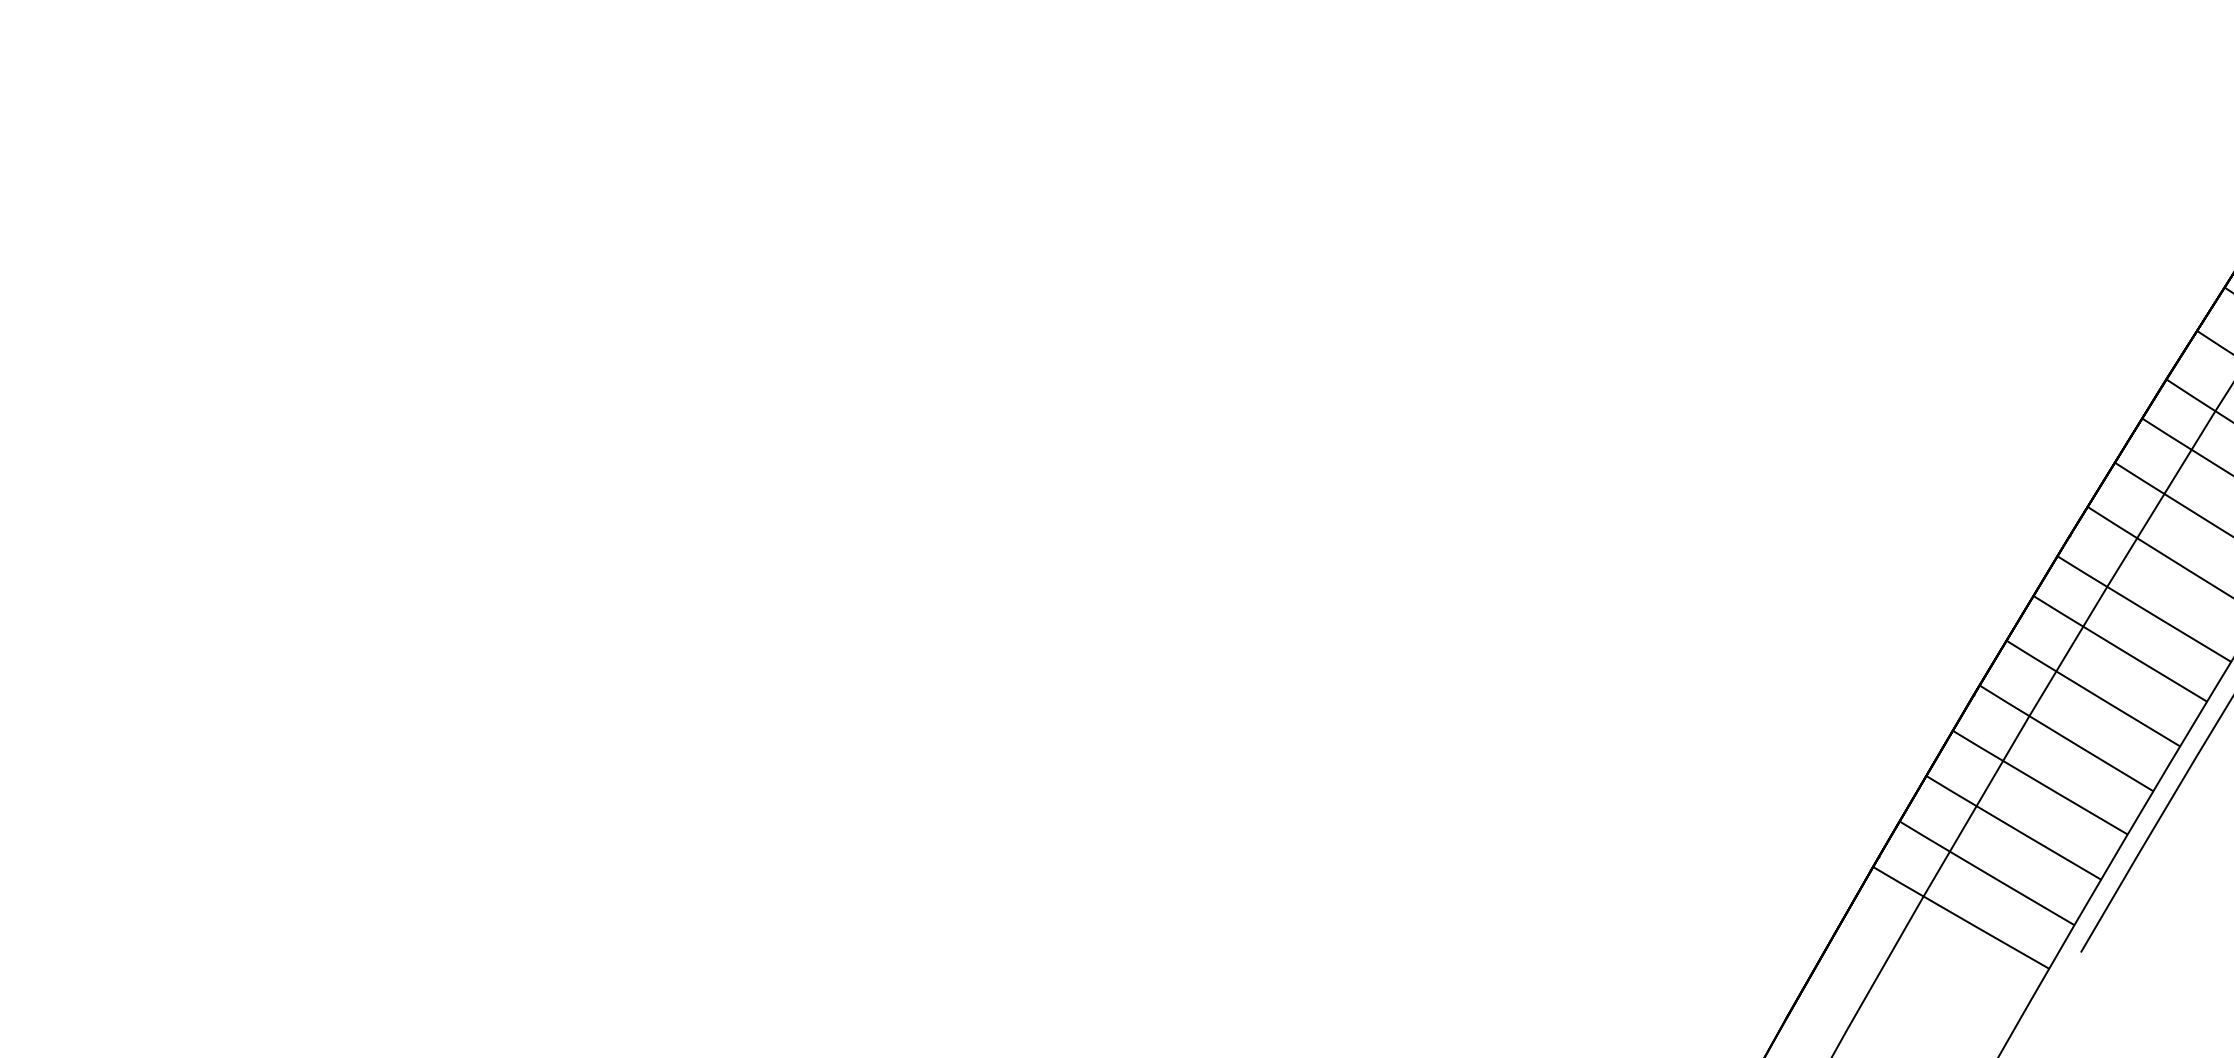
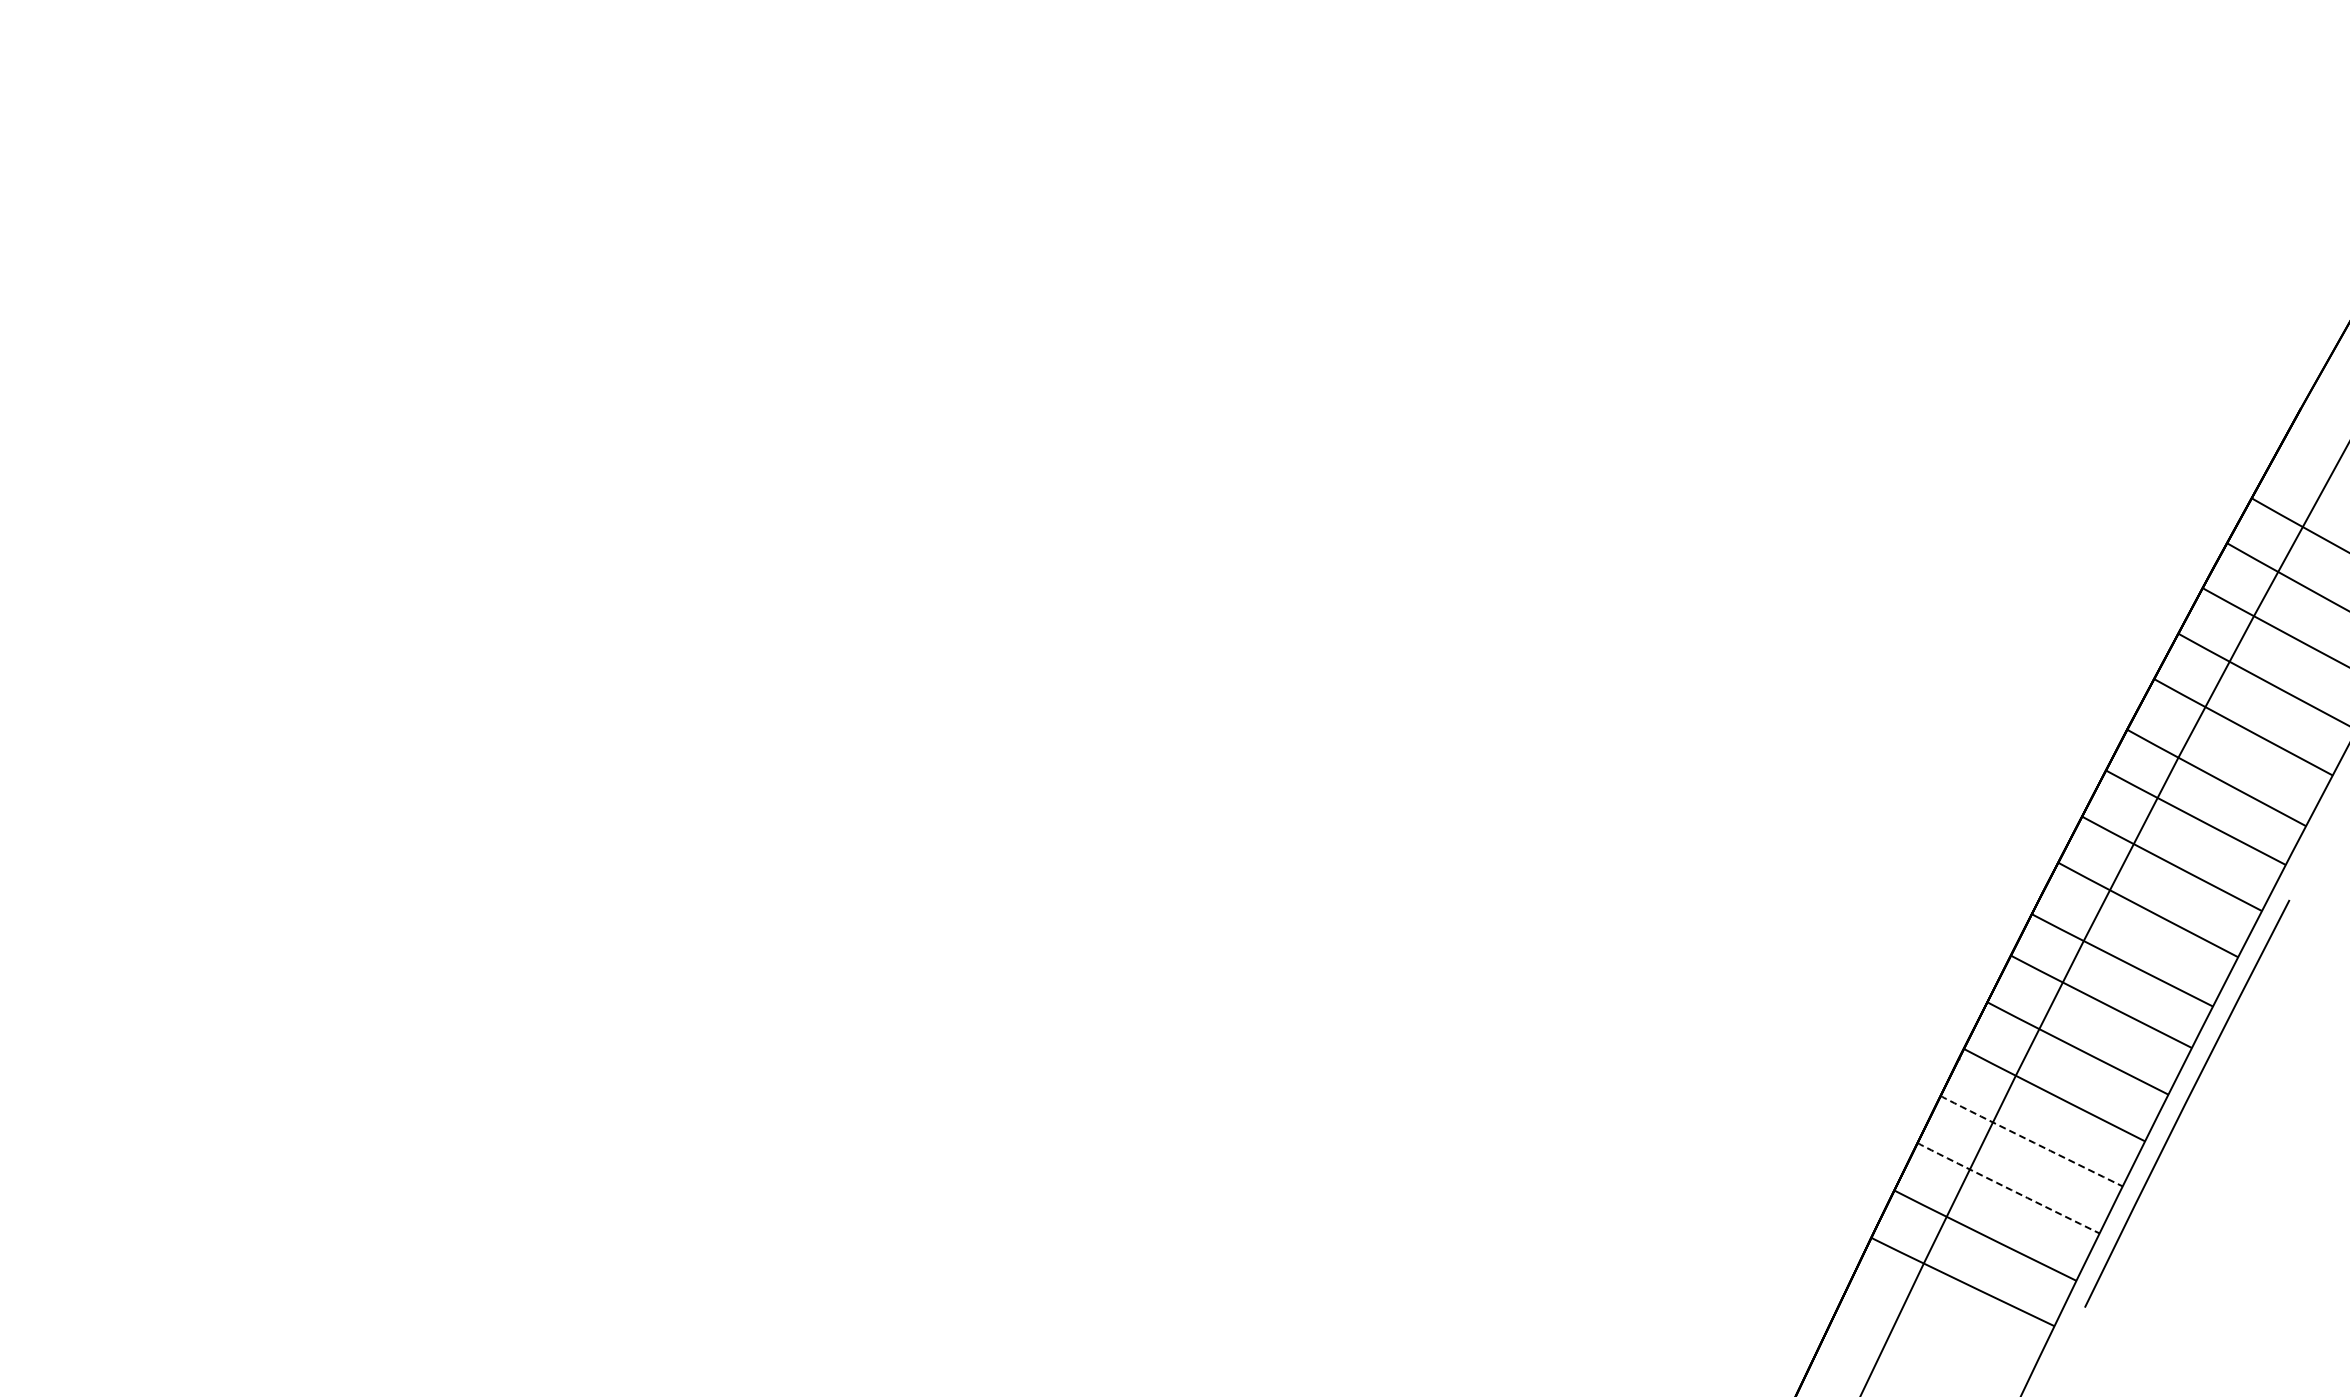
arc: (2031, 777) -> (2022, 1136), solid -> dashed
arc: (2005, 822) -> (1999, 1183), solid -> dashed

